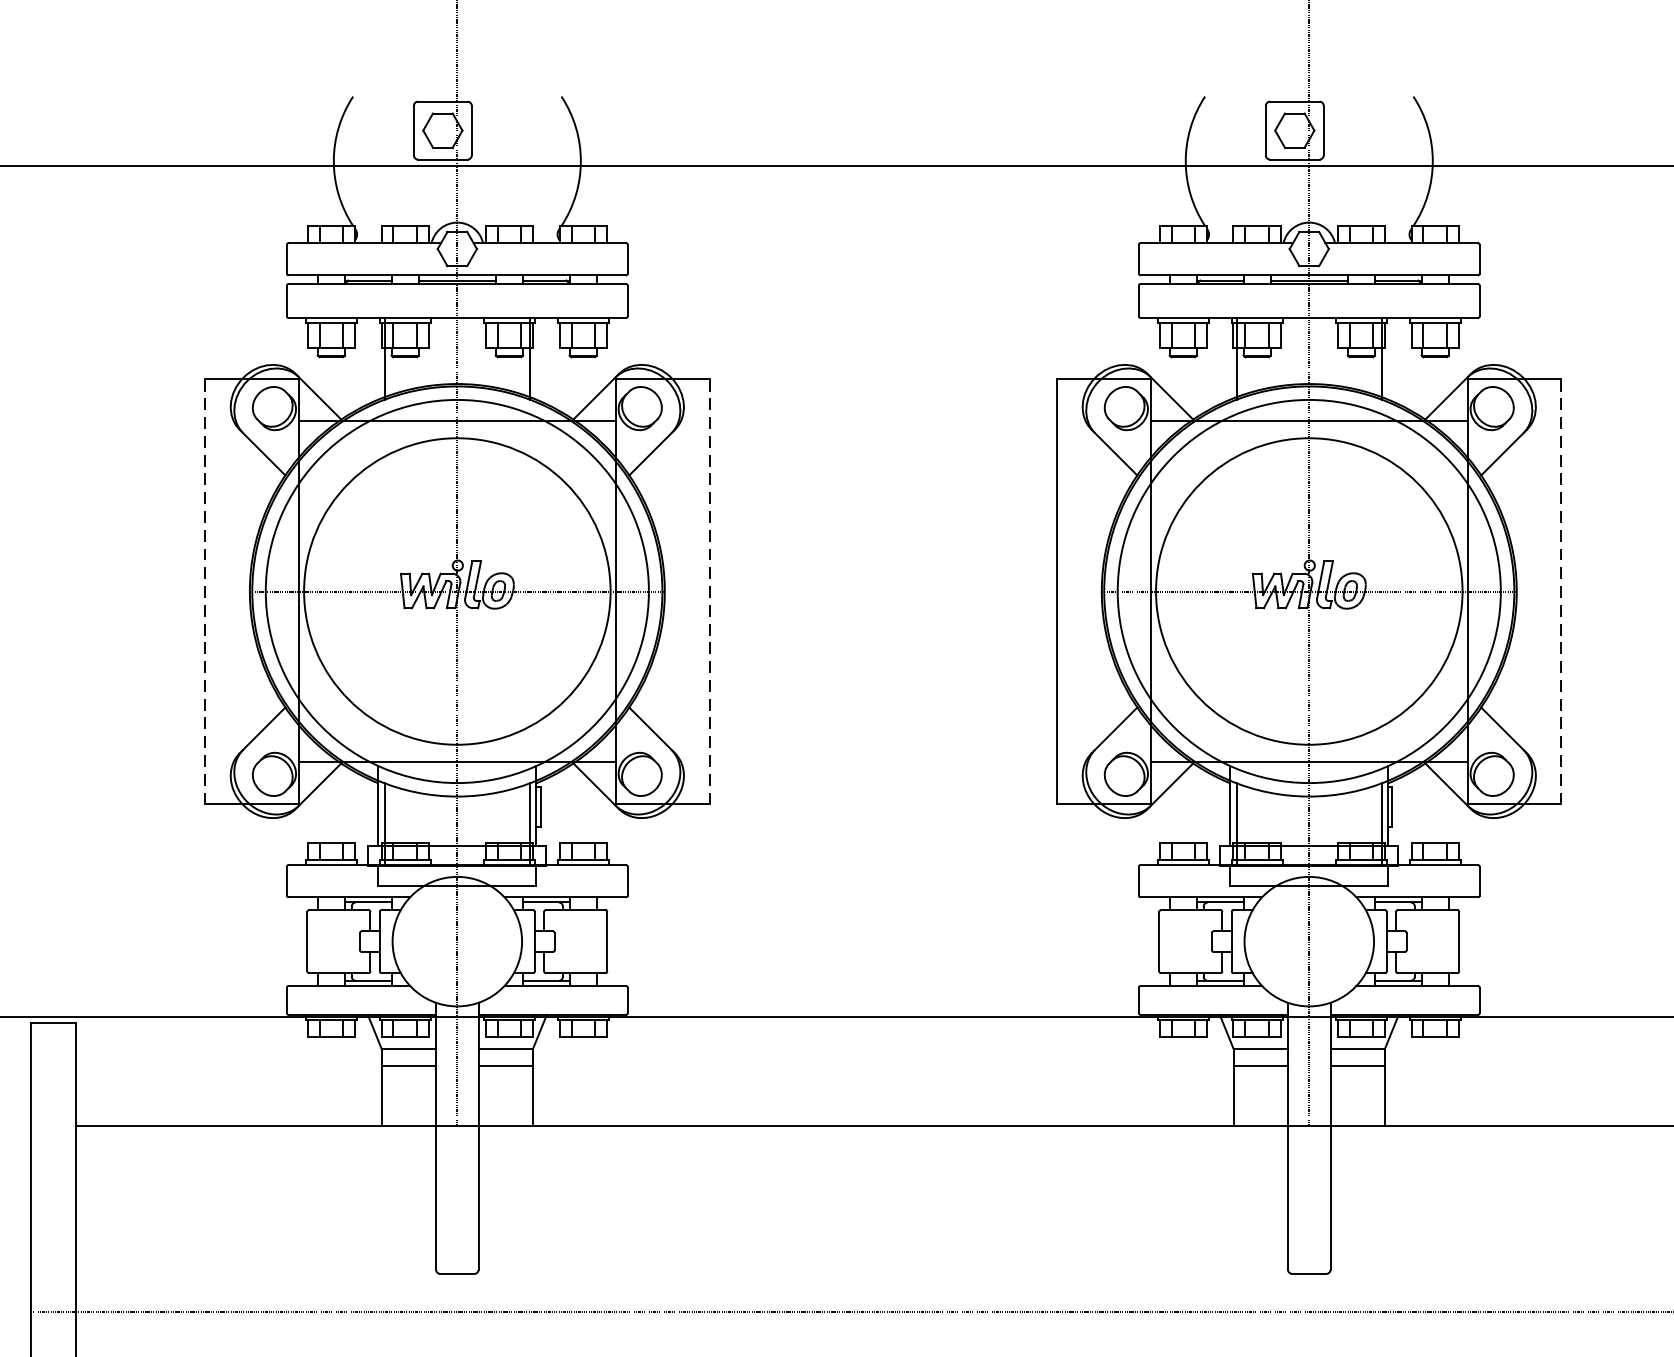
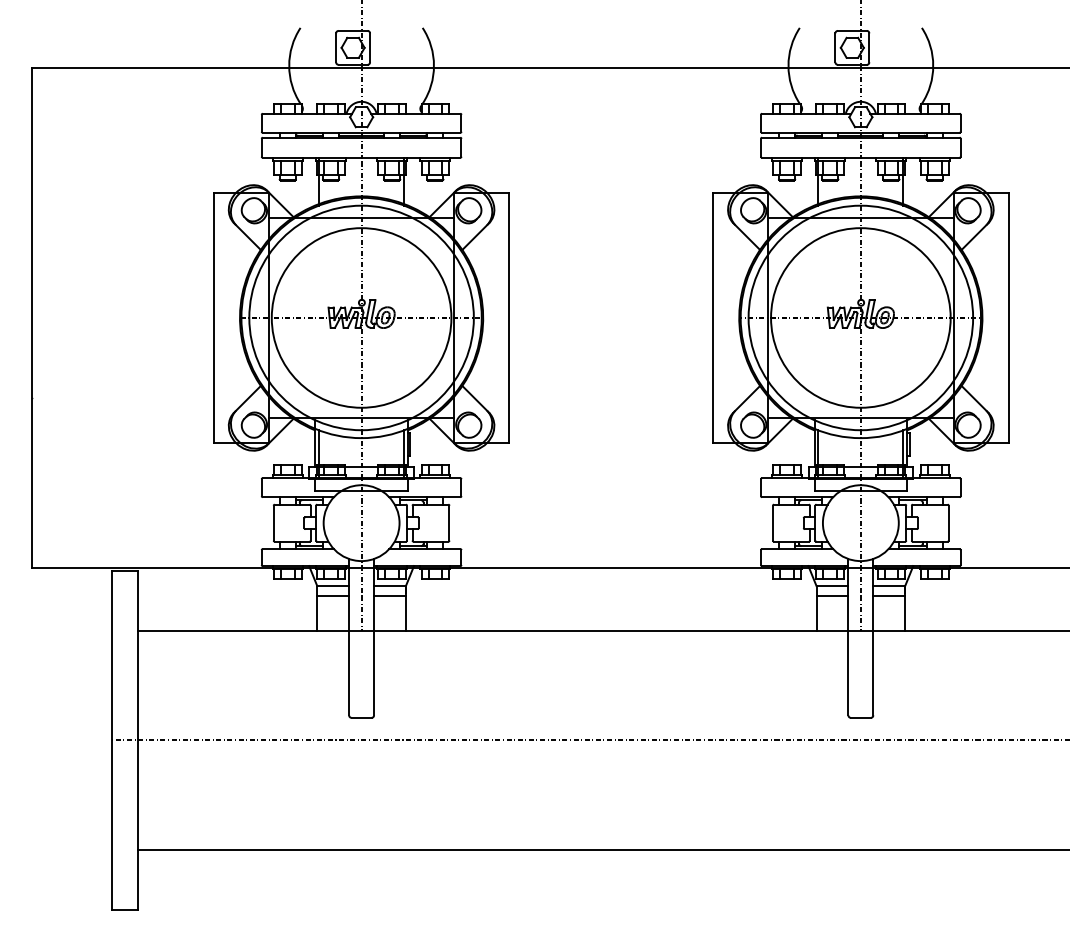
line: (204, 590) -> (213, 317), dashed -> solid
line: (709, 590) -> (509, 317), dashed -> solid
line: (1561, 590) -> (1008, 317), dashed -> solid

